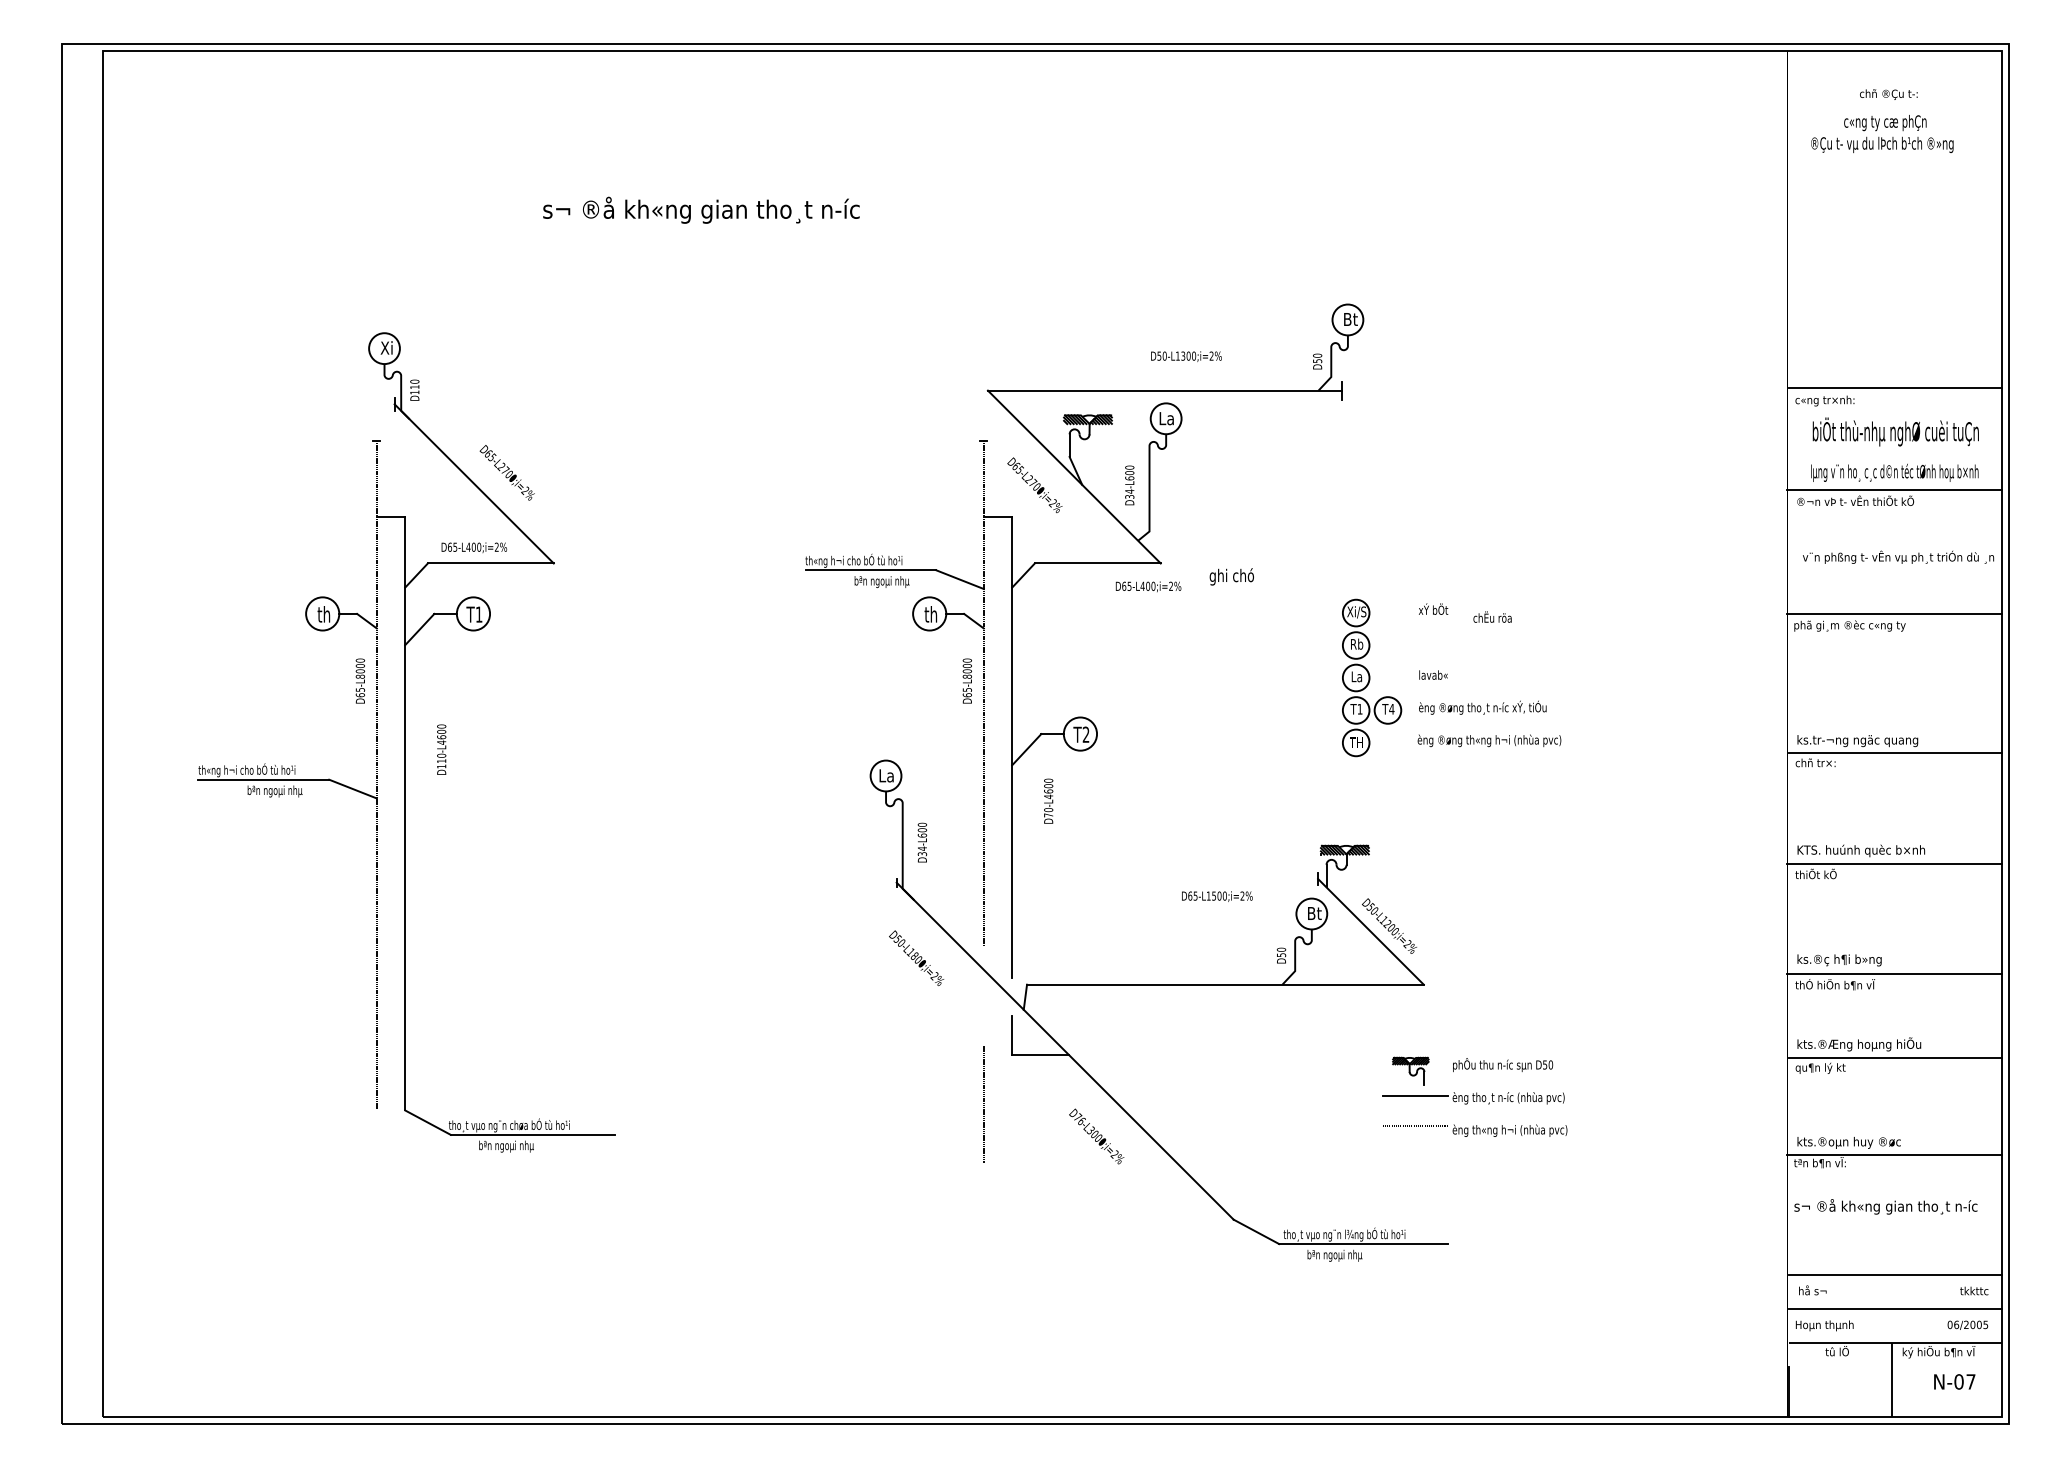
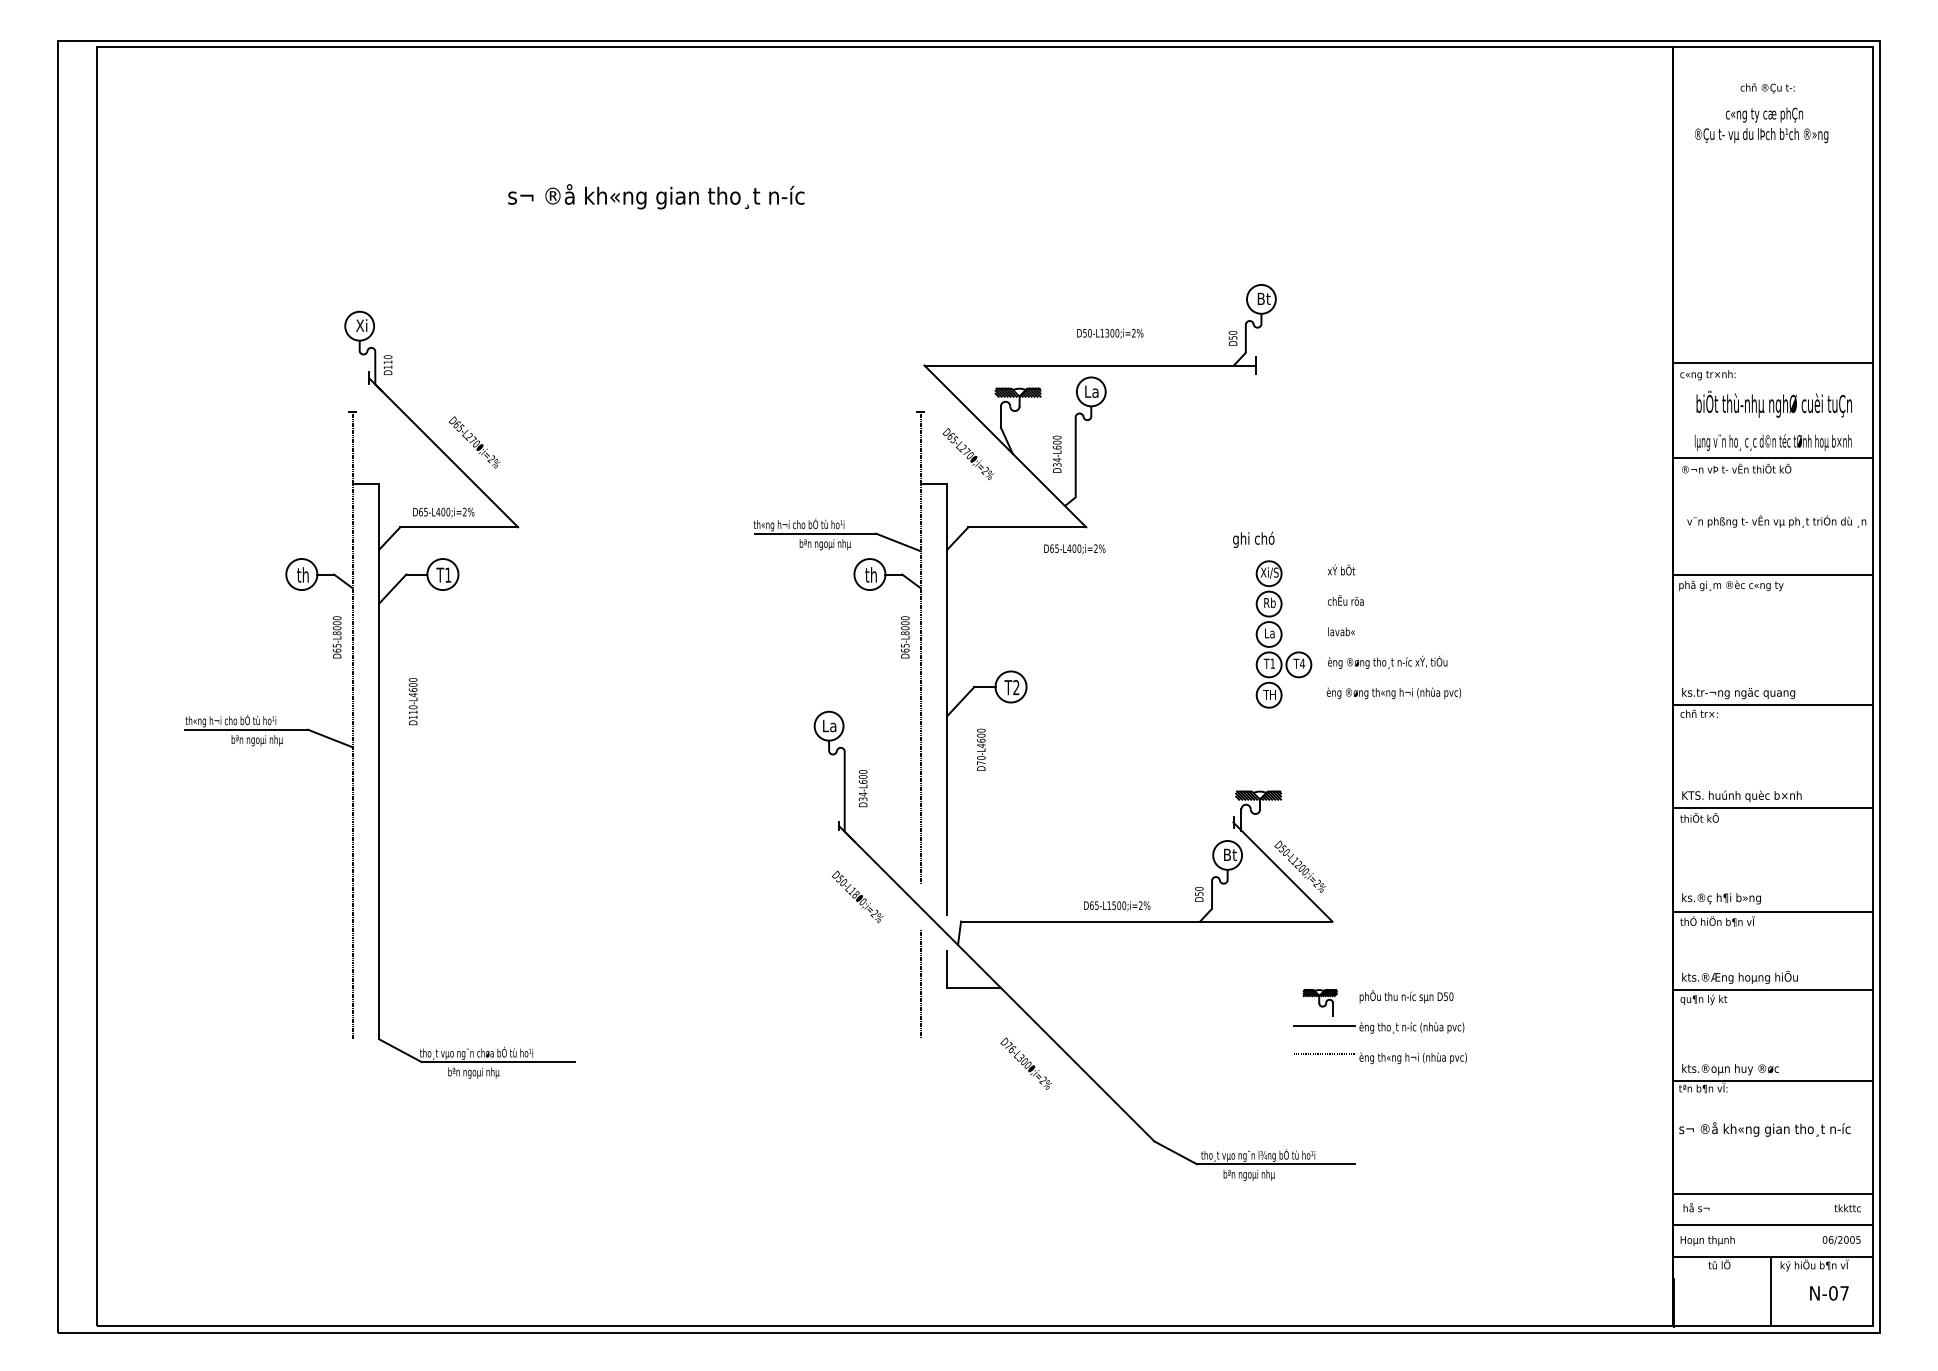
text: (1231, 576) -> (1253, 539), moved
text: (1492, 617) -> (1345, 600), moved
text: (1217, 897) -> (1117, 906), moved
line: (983, 1103) -> (920, 983), moved

